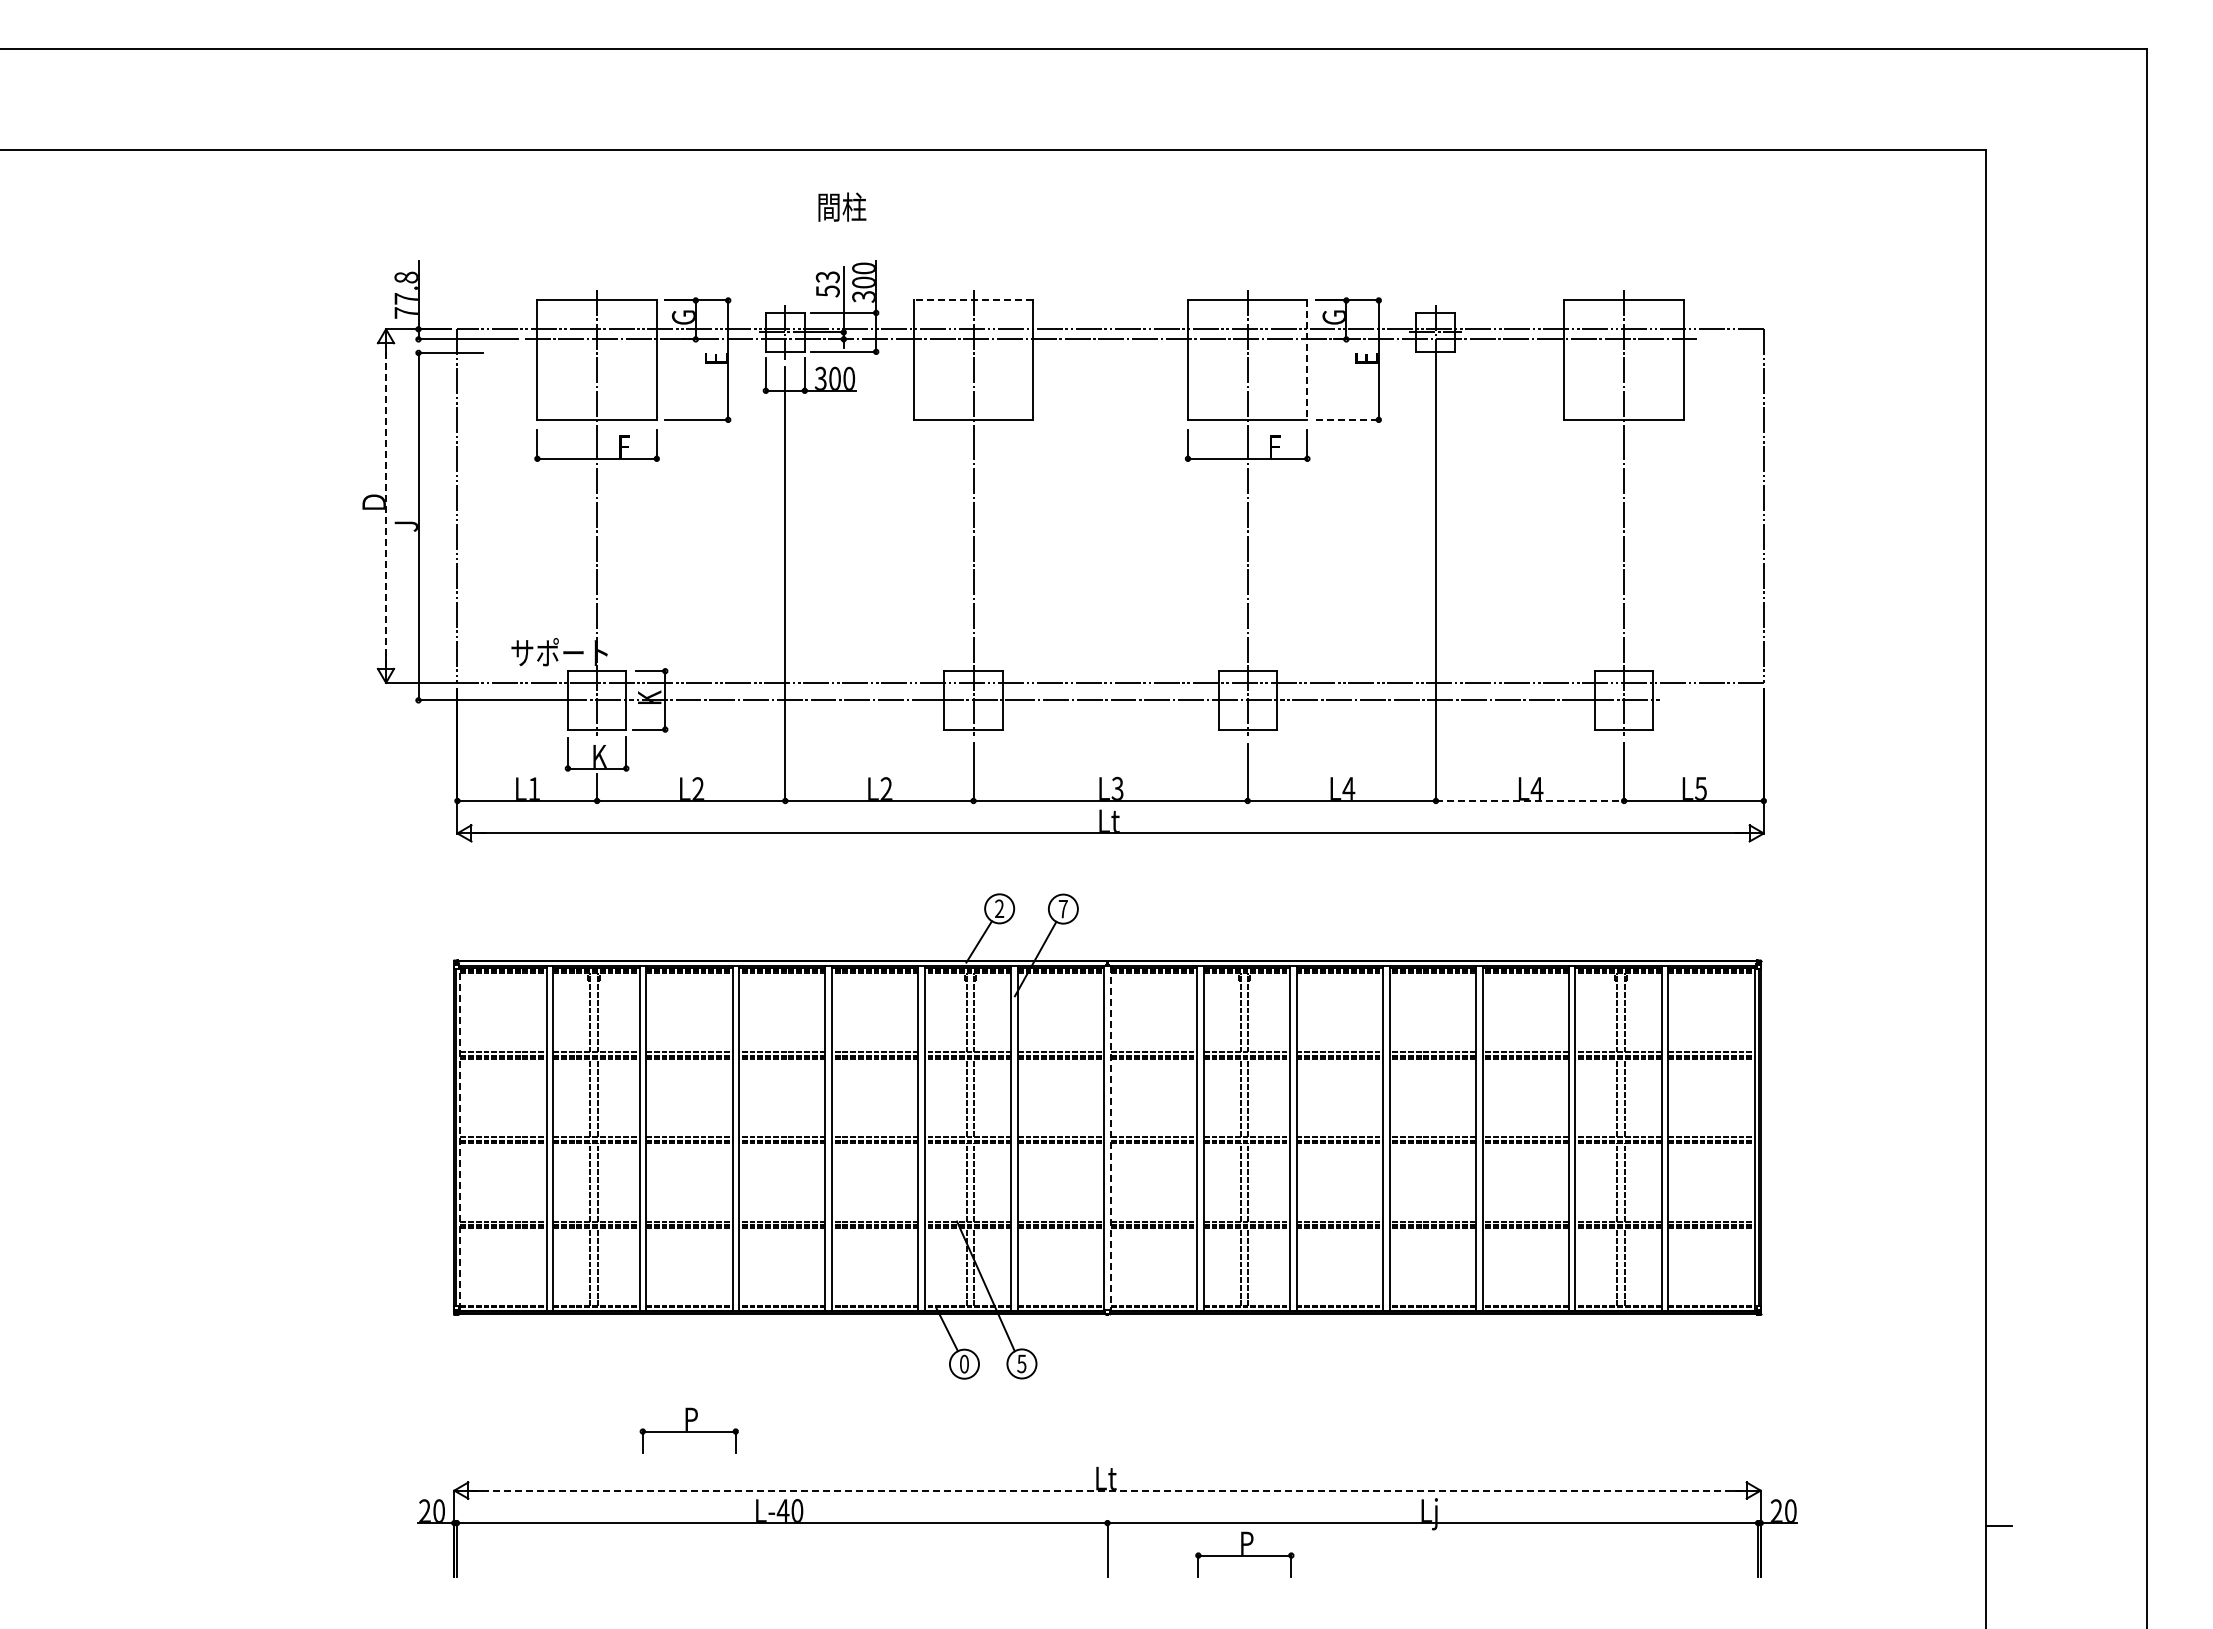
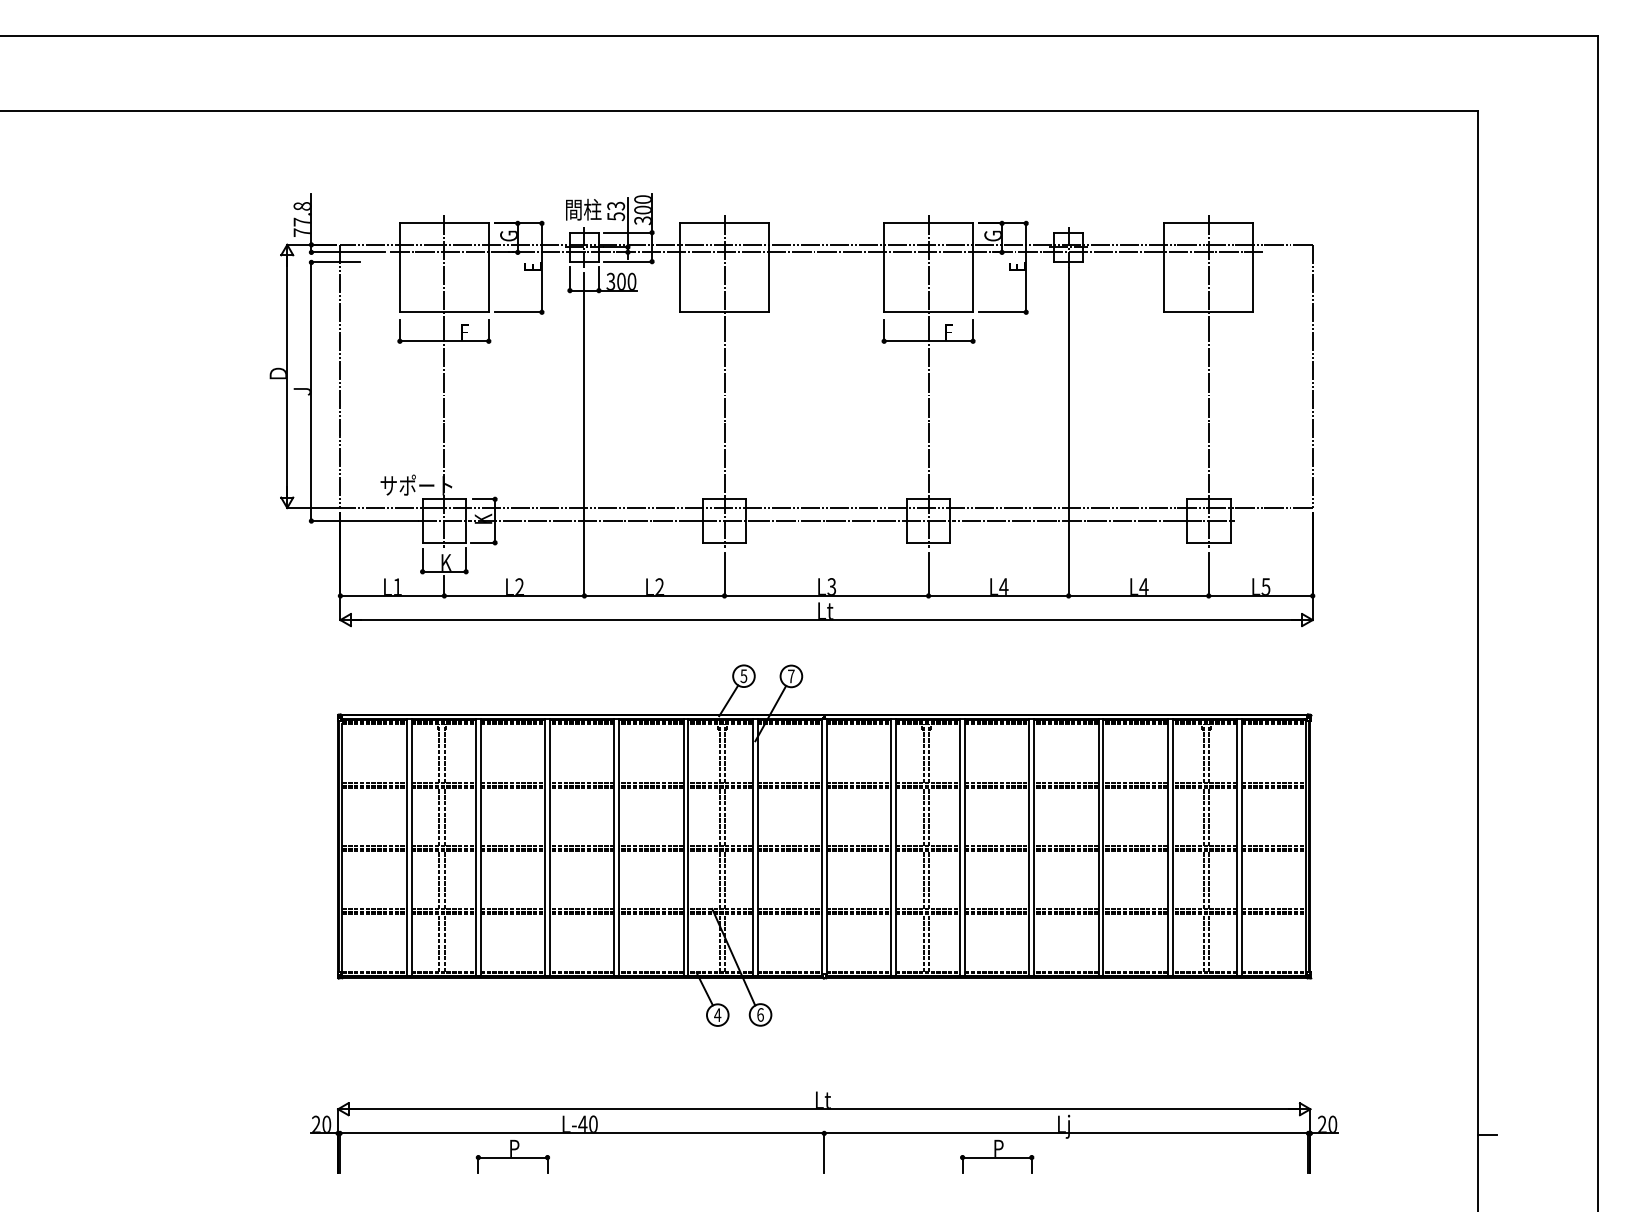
text: (842, 206) -> (583, 209), moved
line: (973, 300) -> (724, 223), dashed -> solid
line: (1307, 360) -> (973, 268), dashed -> solid
line: (1347, 419) -> (1002, 312), dashed -> solid
line: (386, 506) -> (287, 376), dashed -> solid
line: (1530, 800) -> (1139, 595), dashed -> solid
text: (999, 908) -> (743, 675), 2 -> 5
line: (1110, 1139) -> (826, 847), dashed -> solid
line: (460, 1142) -> (342, 850), dashed -> solid
text: (964, 1363) -> (717, 1014), 0 -> 4
text: (1021, 1363) -> (760, 1014), 5 -> 6
part: (688, 1430) -> (512, 1156), moved
line: (1107, 1490) -> (824, 1109), dashed -> solid
part: (1244, 1554) -> (996, 1156), moved

